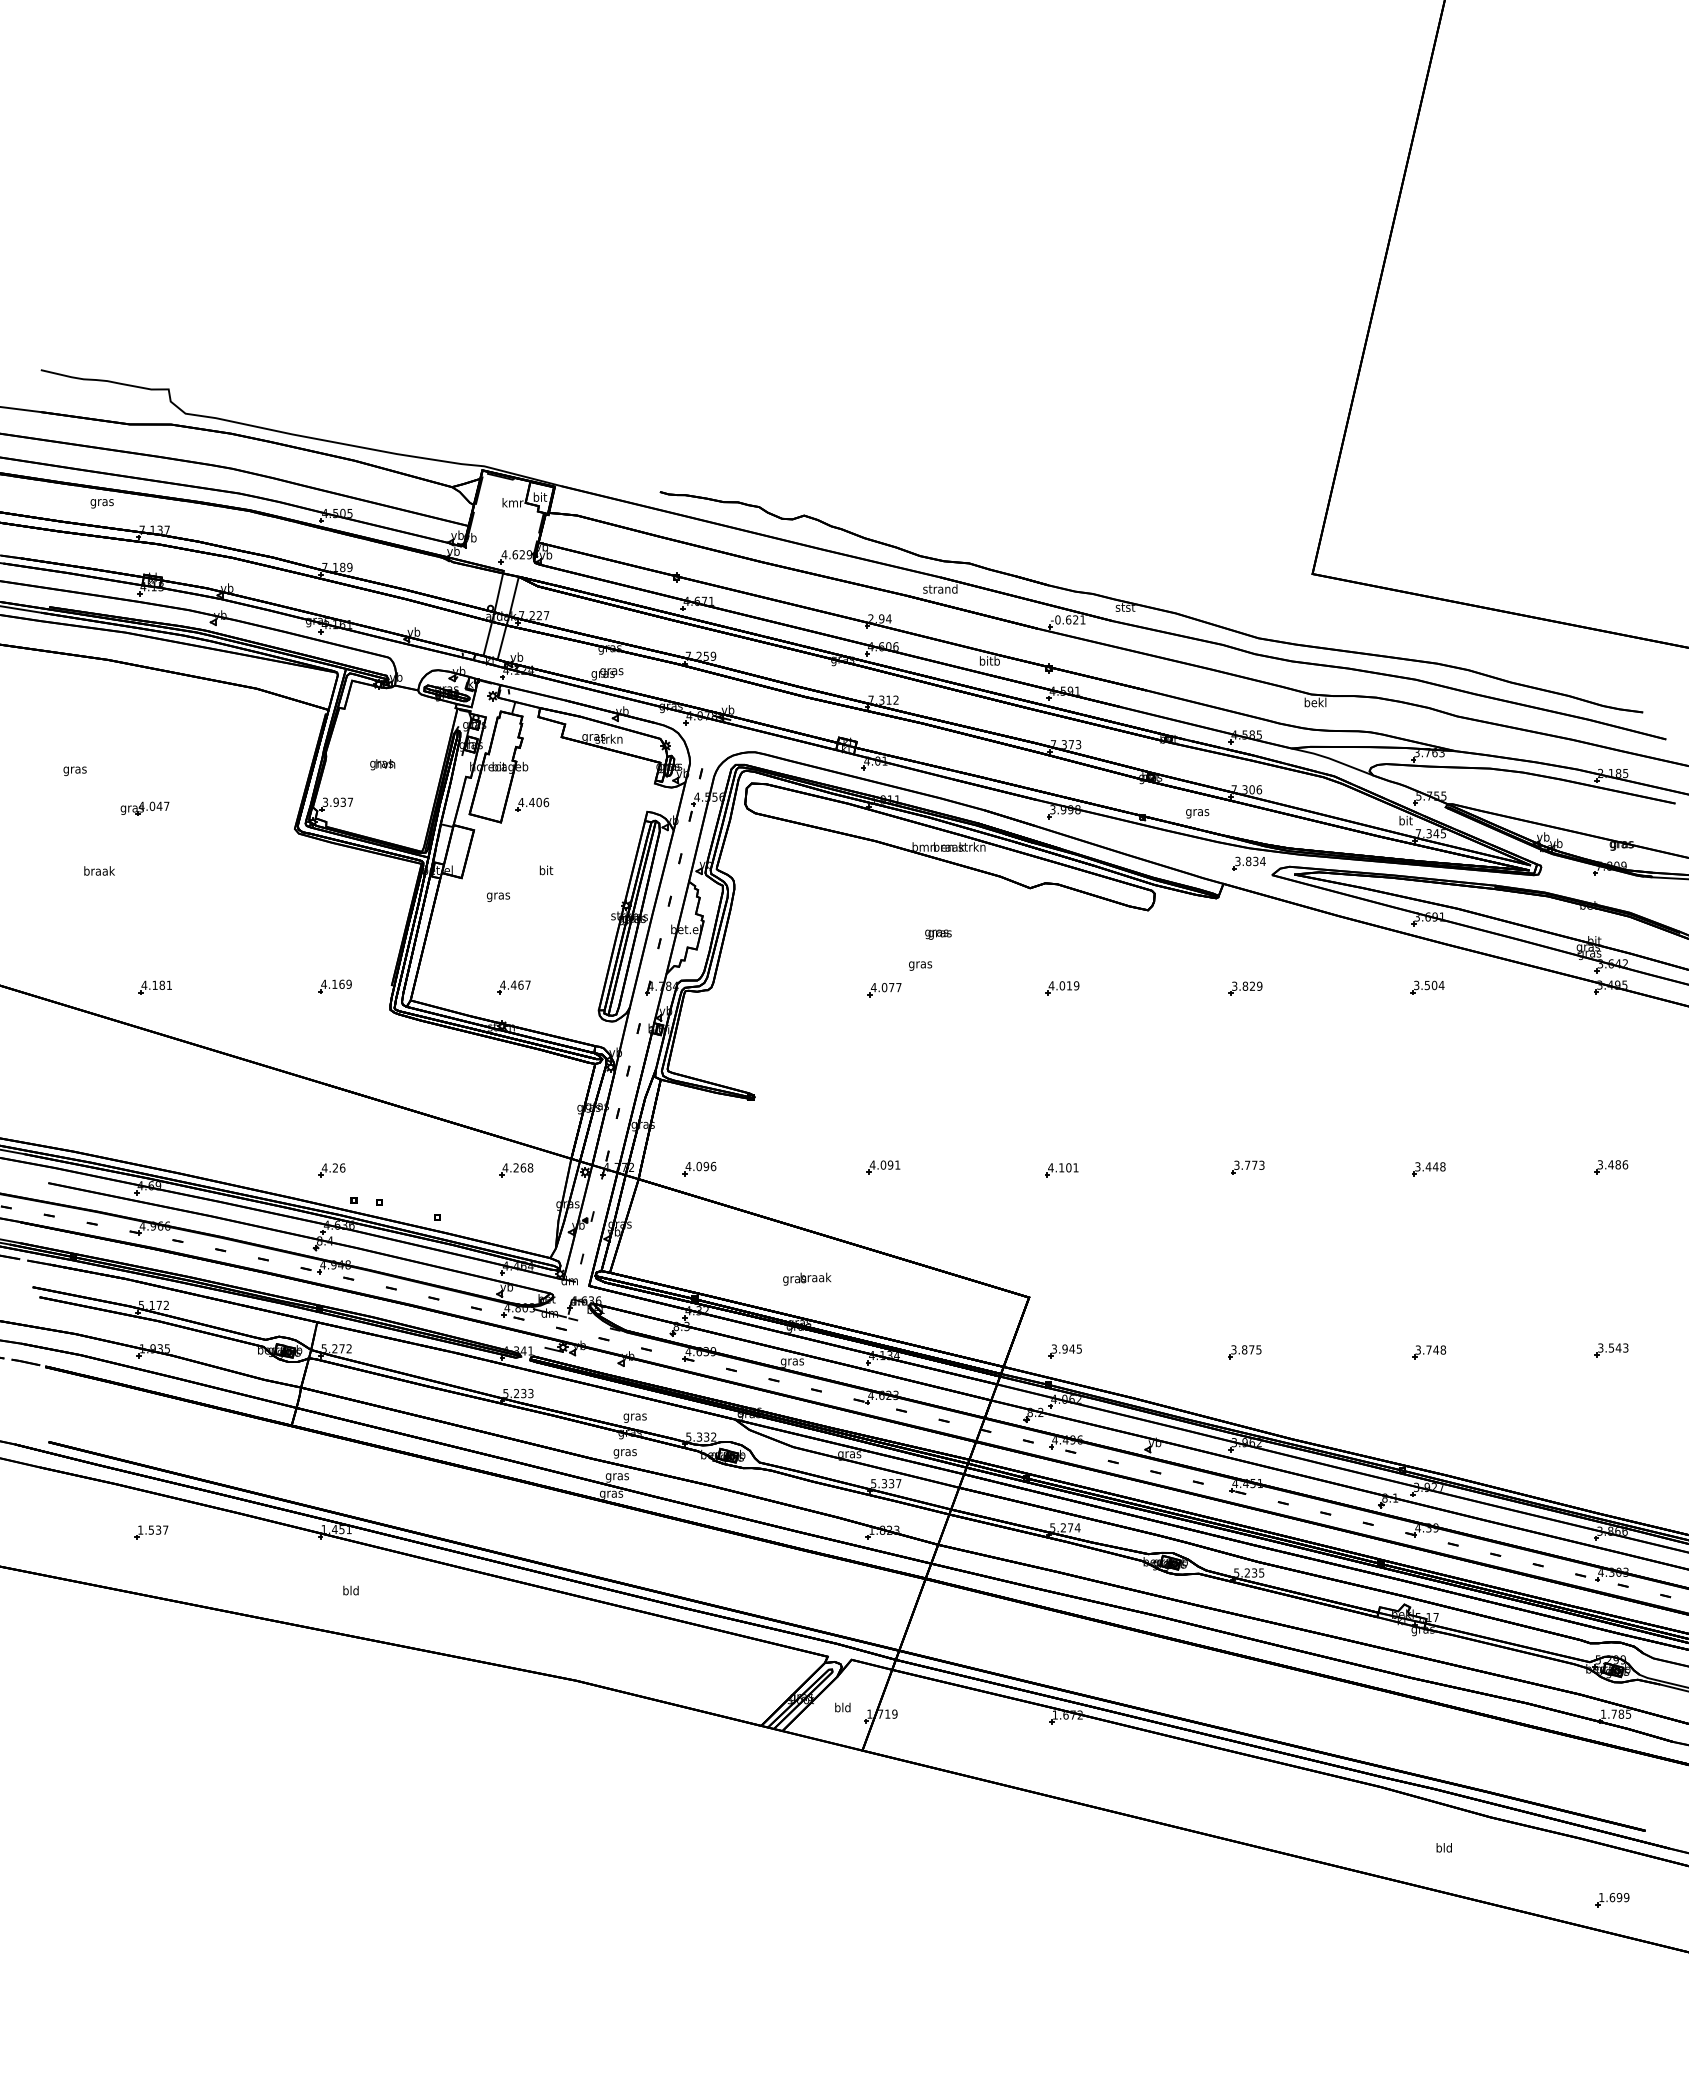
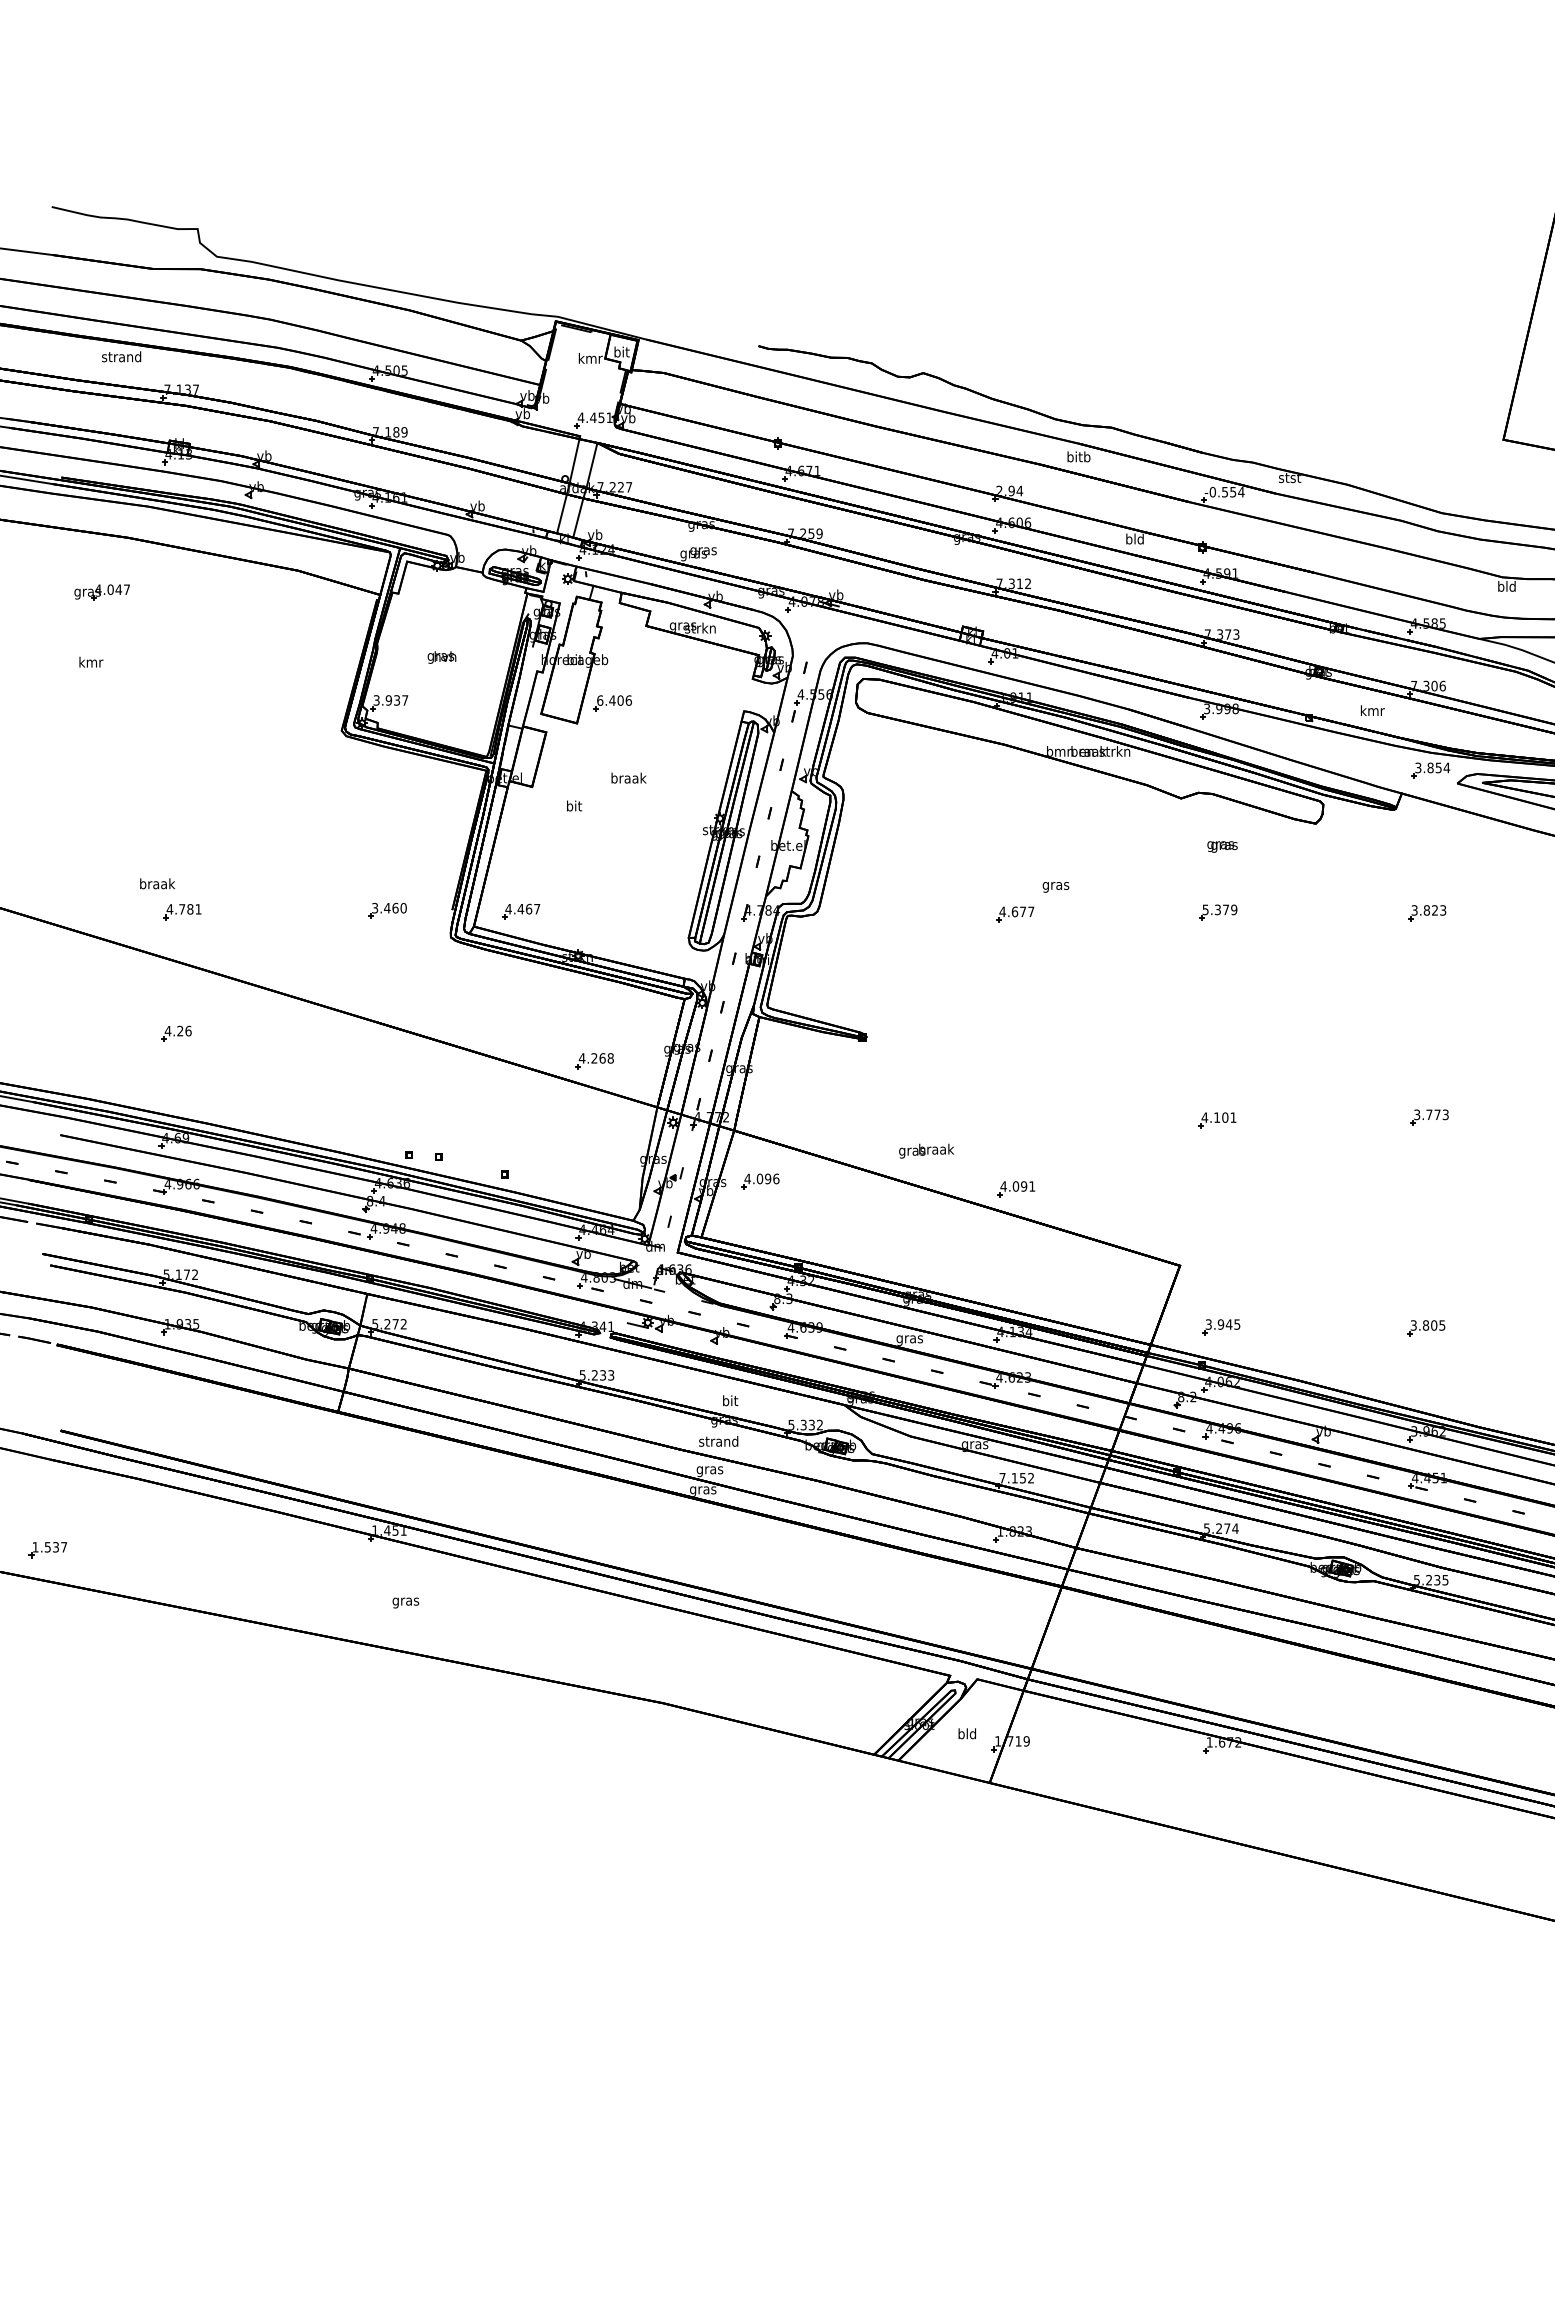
text: (101, 502) -> (120, 358), gras -> strand
text: (522, 554) -> (601, 417), 4.629 -> 4.451
text: (940, 588) -> (1078, 456), strand -> bitb
text: (1075, 619) -> (1232, 491), -0.621 -> -0.554
text: (989, 660) -> (1134, 538), bitb -> bld
text: (1315, 702) -> (1506, 586), bekl -> bld
text: (74, 770) -> (90, 664), gras -> kmr
text: (521, 802) -> (600, 700), 4.406 -> 6.406
part: (144, 808) -> (101, 592), moved
text: (1197, 812) -> (1372, 712), gras -> kmr
text: (1255, 860) -> (1438, 766), 3.834 -> 3.854
text: (99, 870) -> (157, 883), moved
text: (546, 870) -> (629, 778), bit -> braak
text: (498, 896) -> (574, 807), gras -> bit
text: (938, 934) -> (1222, 846), moved
text: (336, 983) -> (389, 907), 4.169 -> 3.460
text: (154, 984) -> (181, 908), 4.181 -> 4.781
text: (1060, 985) -> (1215, 909), 4.019 -> 5.379
text: (1259, 985) -> (1442, 909), 3.829 -> 3.823
part: (513, 987) -> (520, 911), moved
text: (884, 987) -> (1014, 911), 4.077 -> 4.677
part: (883, 1167) -> (1016, 1189), moved
part: (699, 1168) -> (760, 1181), moved
part: (331, 1170) -> (175, 1033), moved
part: (516, 1170) -> (594, 1061), moved
text: (807, 1278) -> (926, 1150), moved
text: (1251, 1349) -> (1433, 1325), 3.875 -> 3.805
text: (634, 1416) -> (729, 1401), gras -> bit
text: (624, 1452) -> (718, 1442), gras -> strand
text: (886, 1483) -> (1017, 1478), 5.337 -> 7.152
part: (151, 1532) -> (47, 1549), moved
text: (350, 1591) -> (405, 1601), bld -> gras

